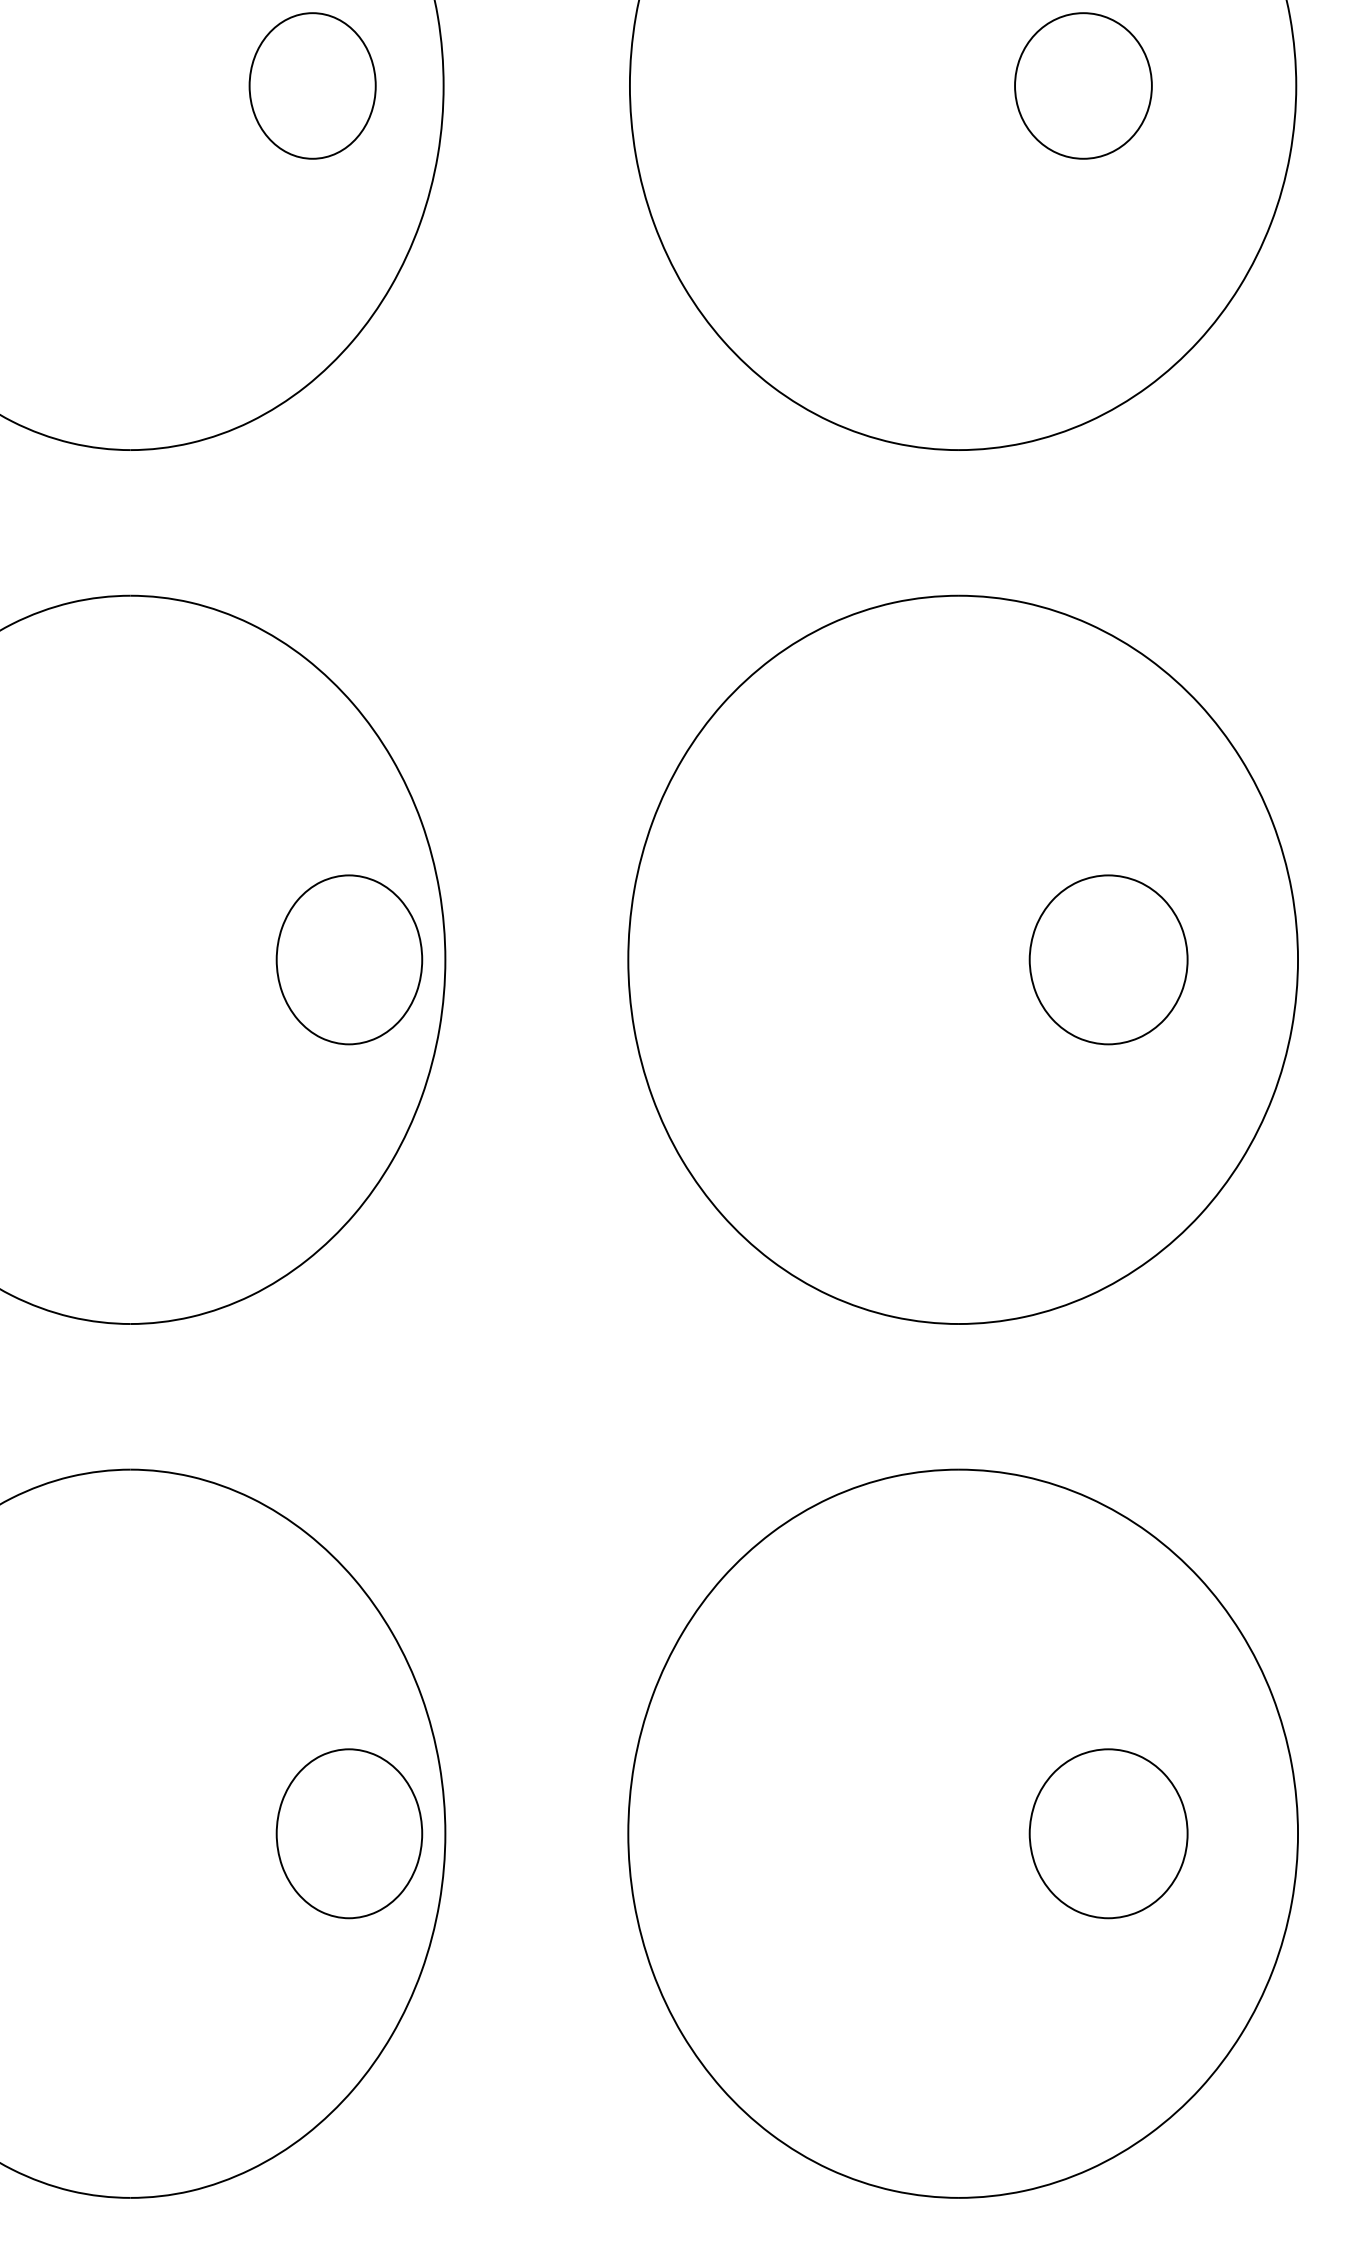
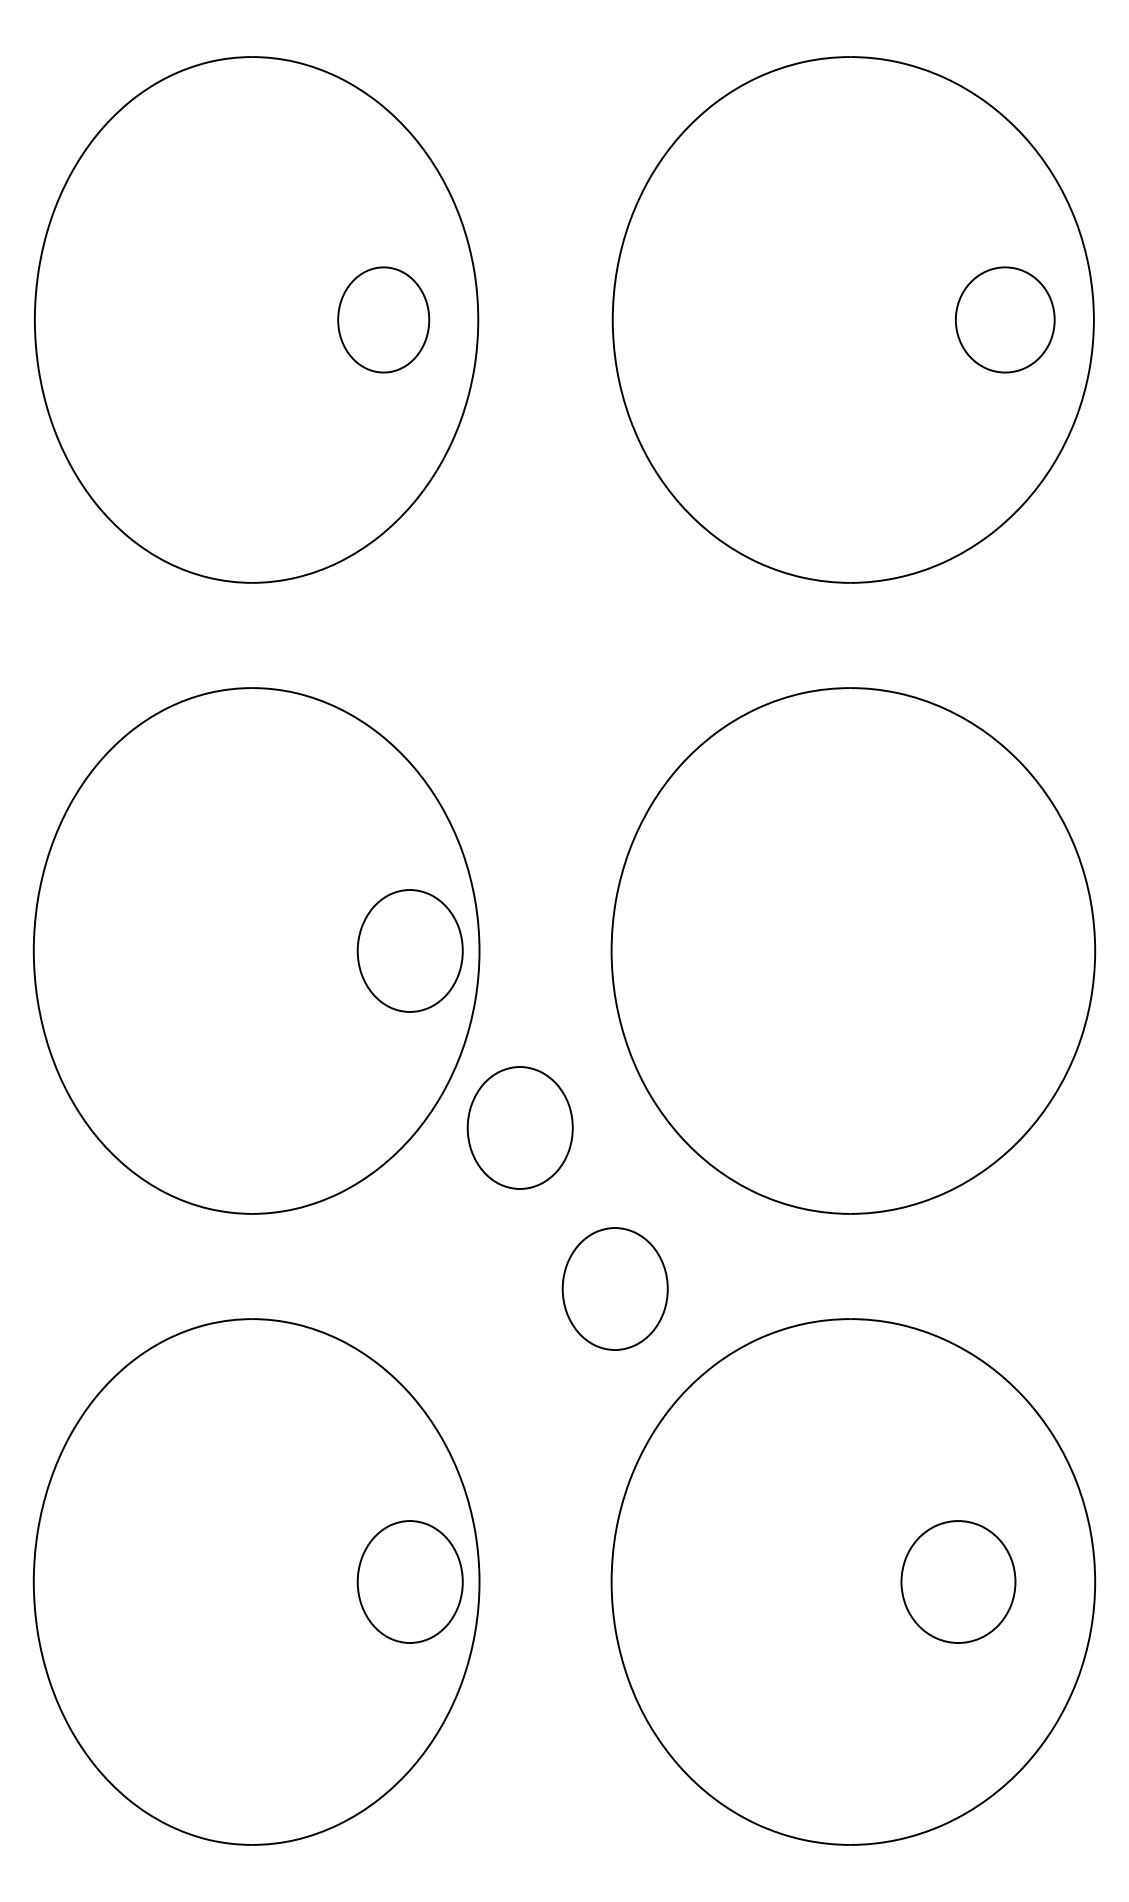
part: (1083, 85) -> (1005, 319), moved
part: (1108, 959) -> (958, 950), removed
part: (500, 1204) -> (519, 1127), added
part: (632, 1427) -> (614, 1288), added

